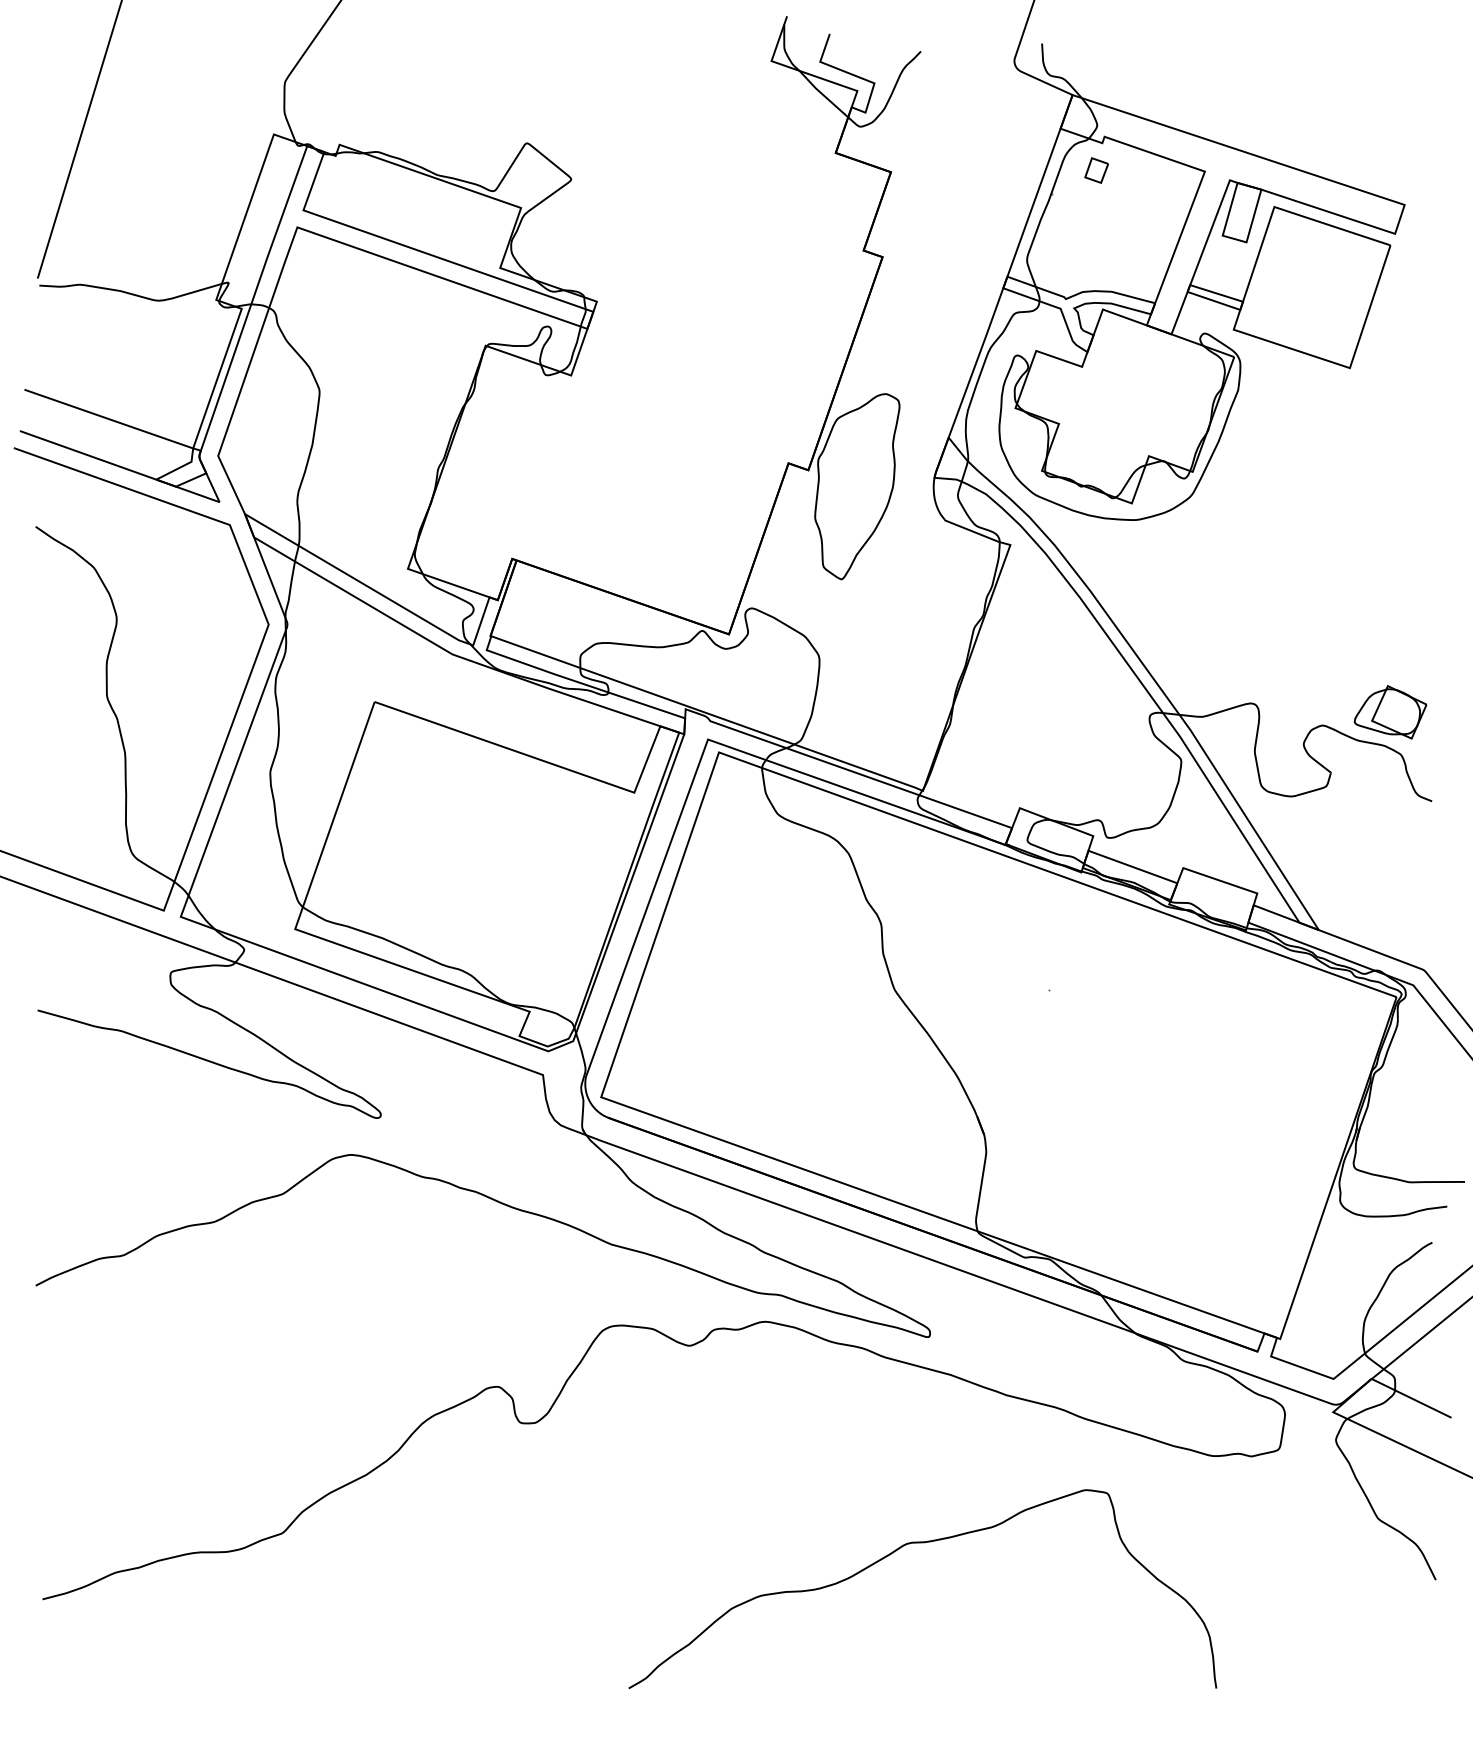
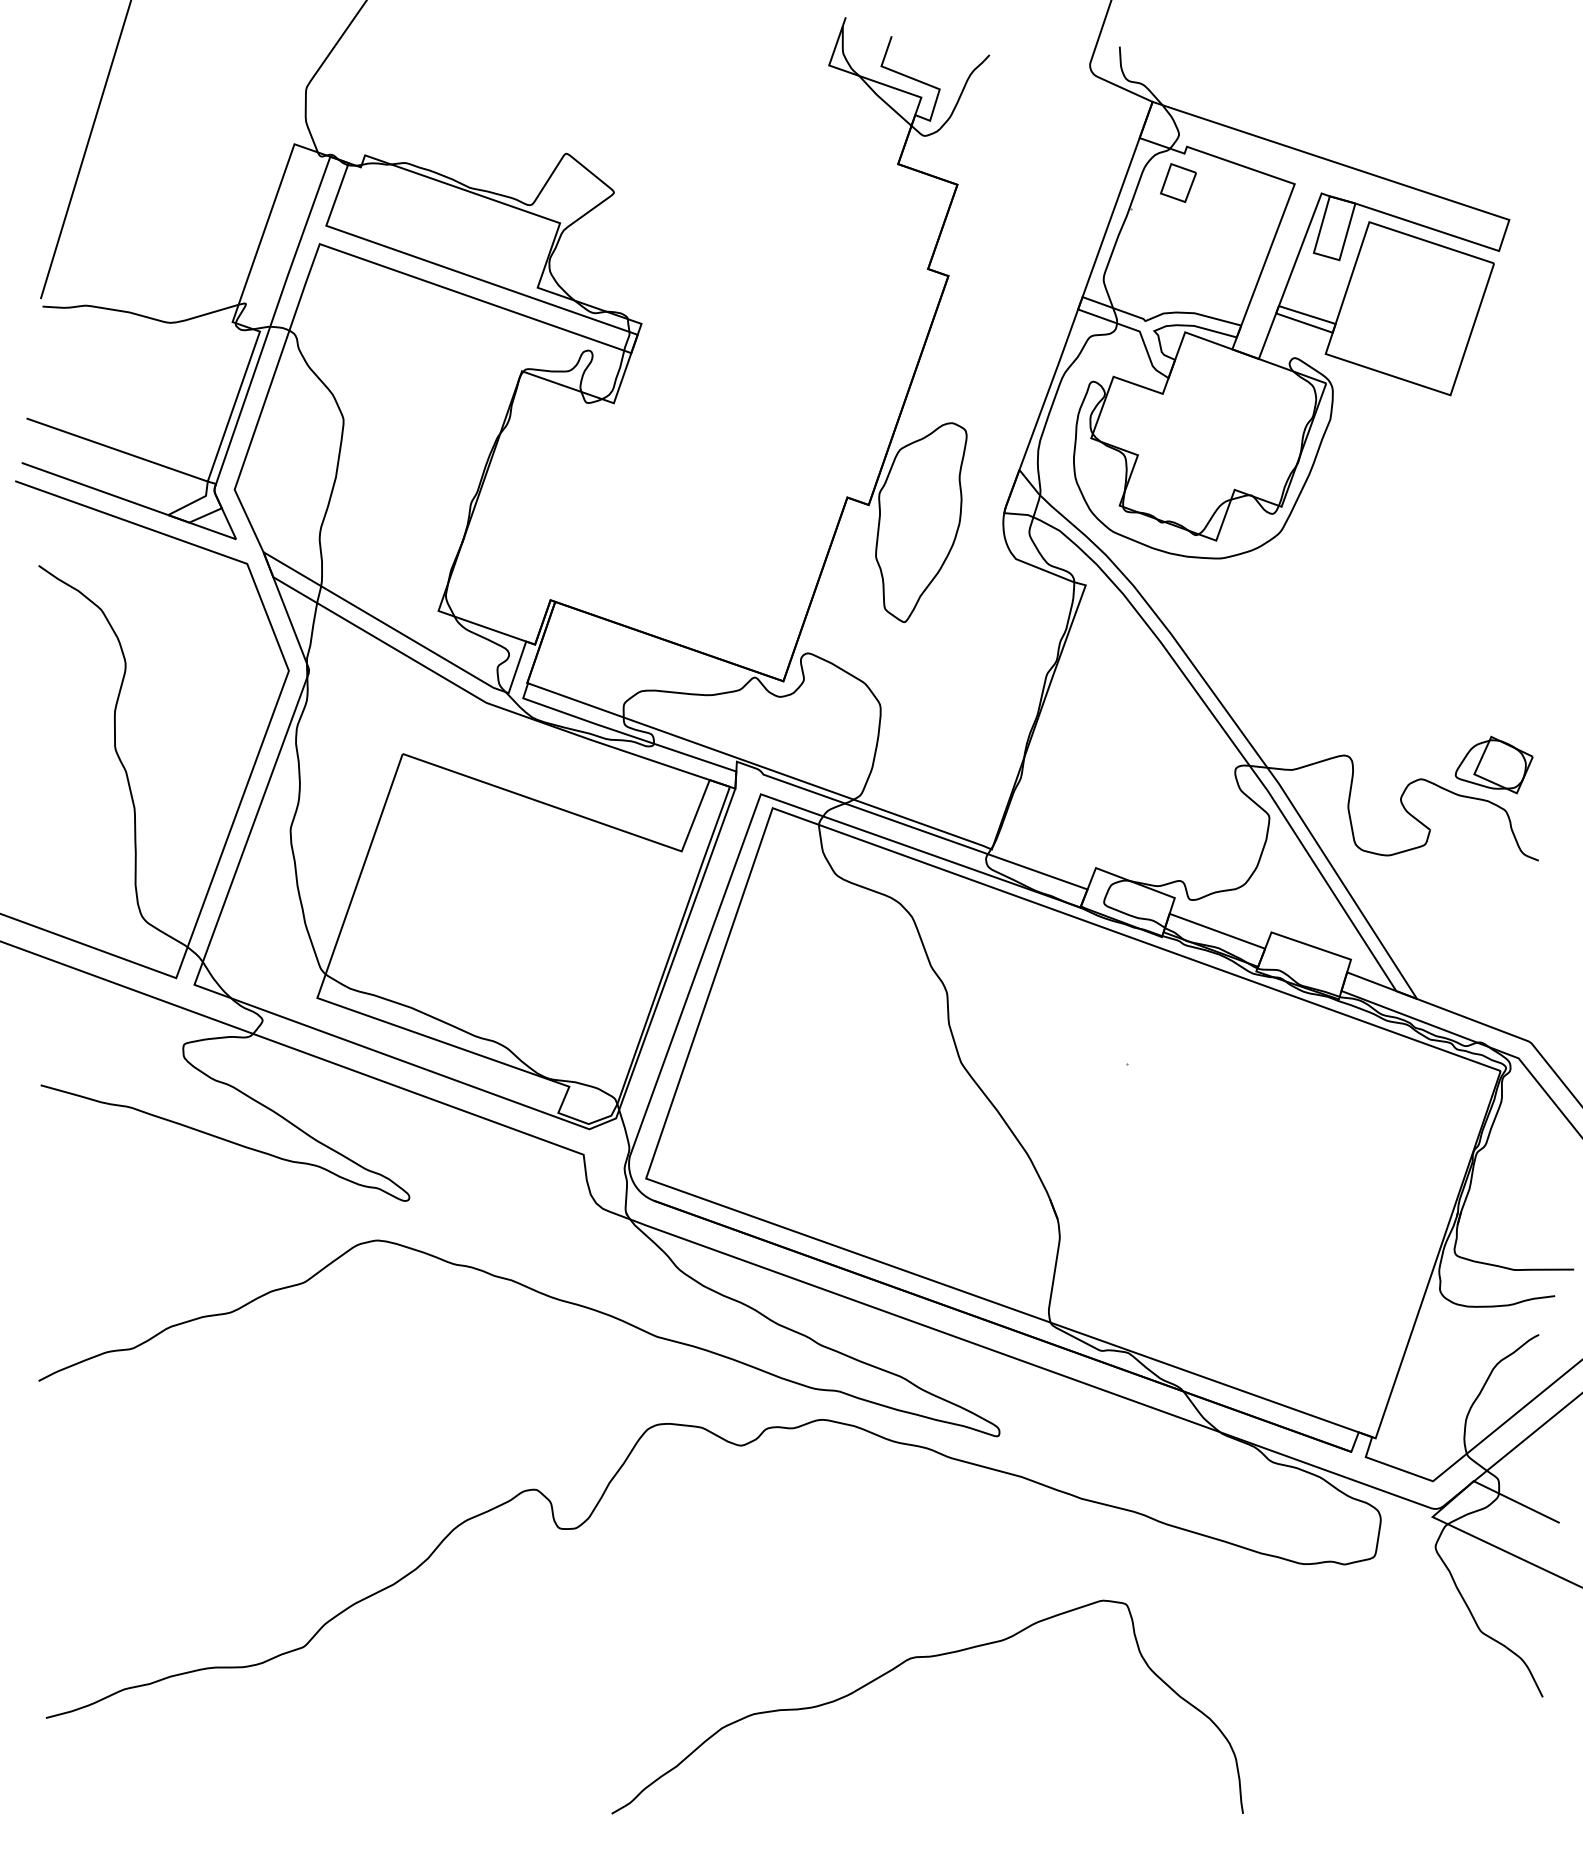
part: (1096, 170) -> (1178, 182), size x1.43
curve: (896, 1551) -> (899, 1666), moved

